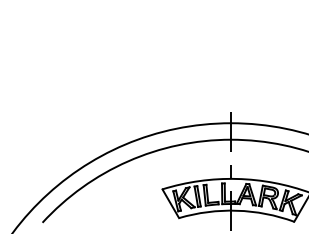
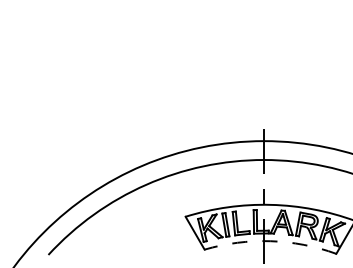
arc: (236, 210) -> (270, 240), solid -> dashed

